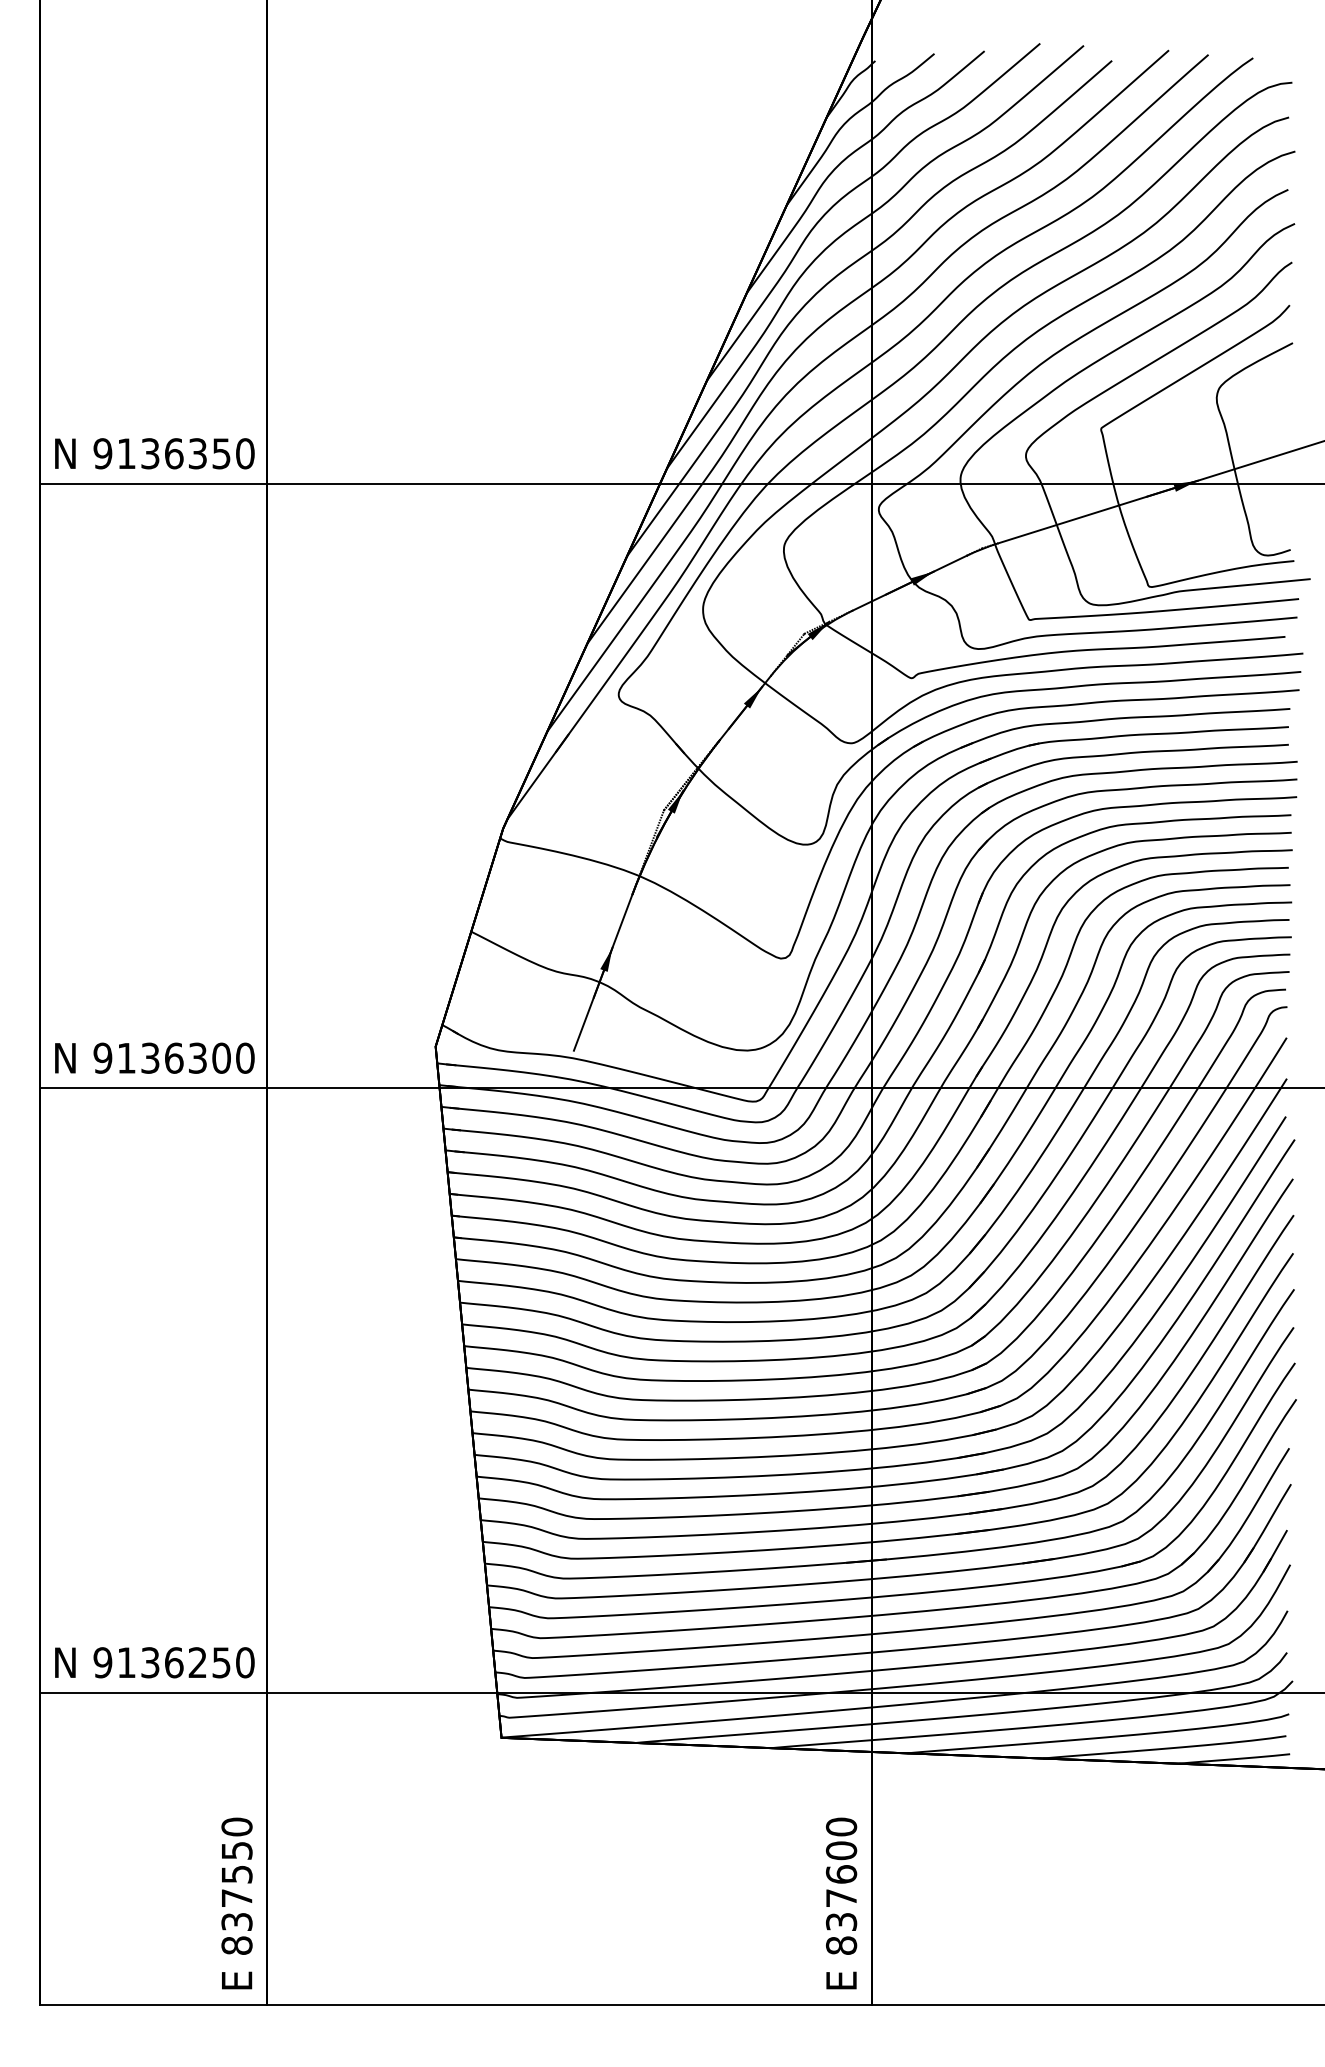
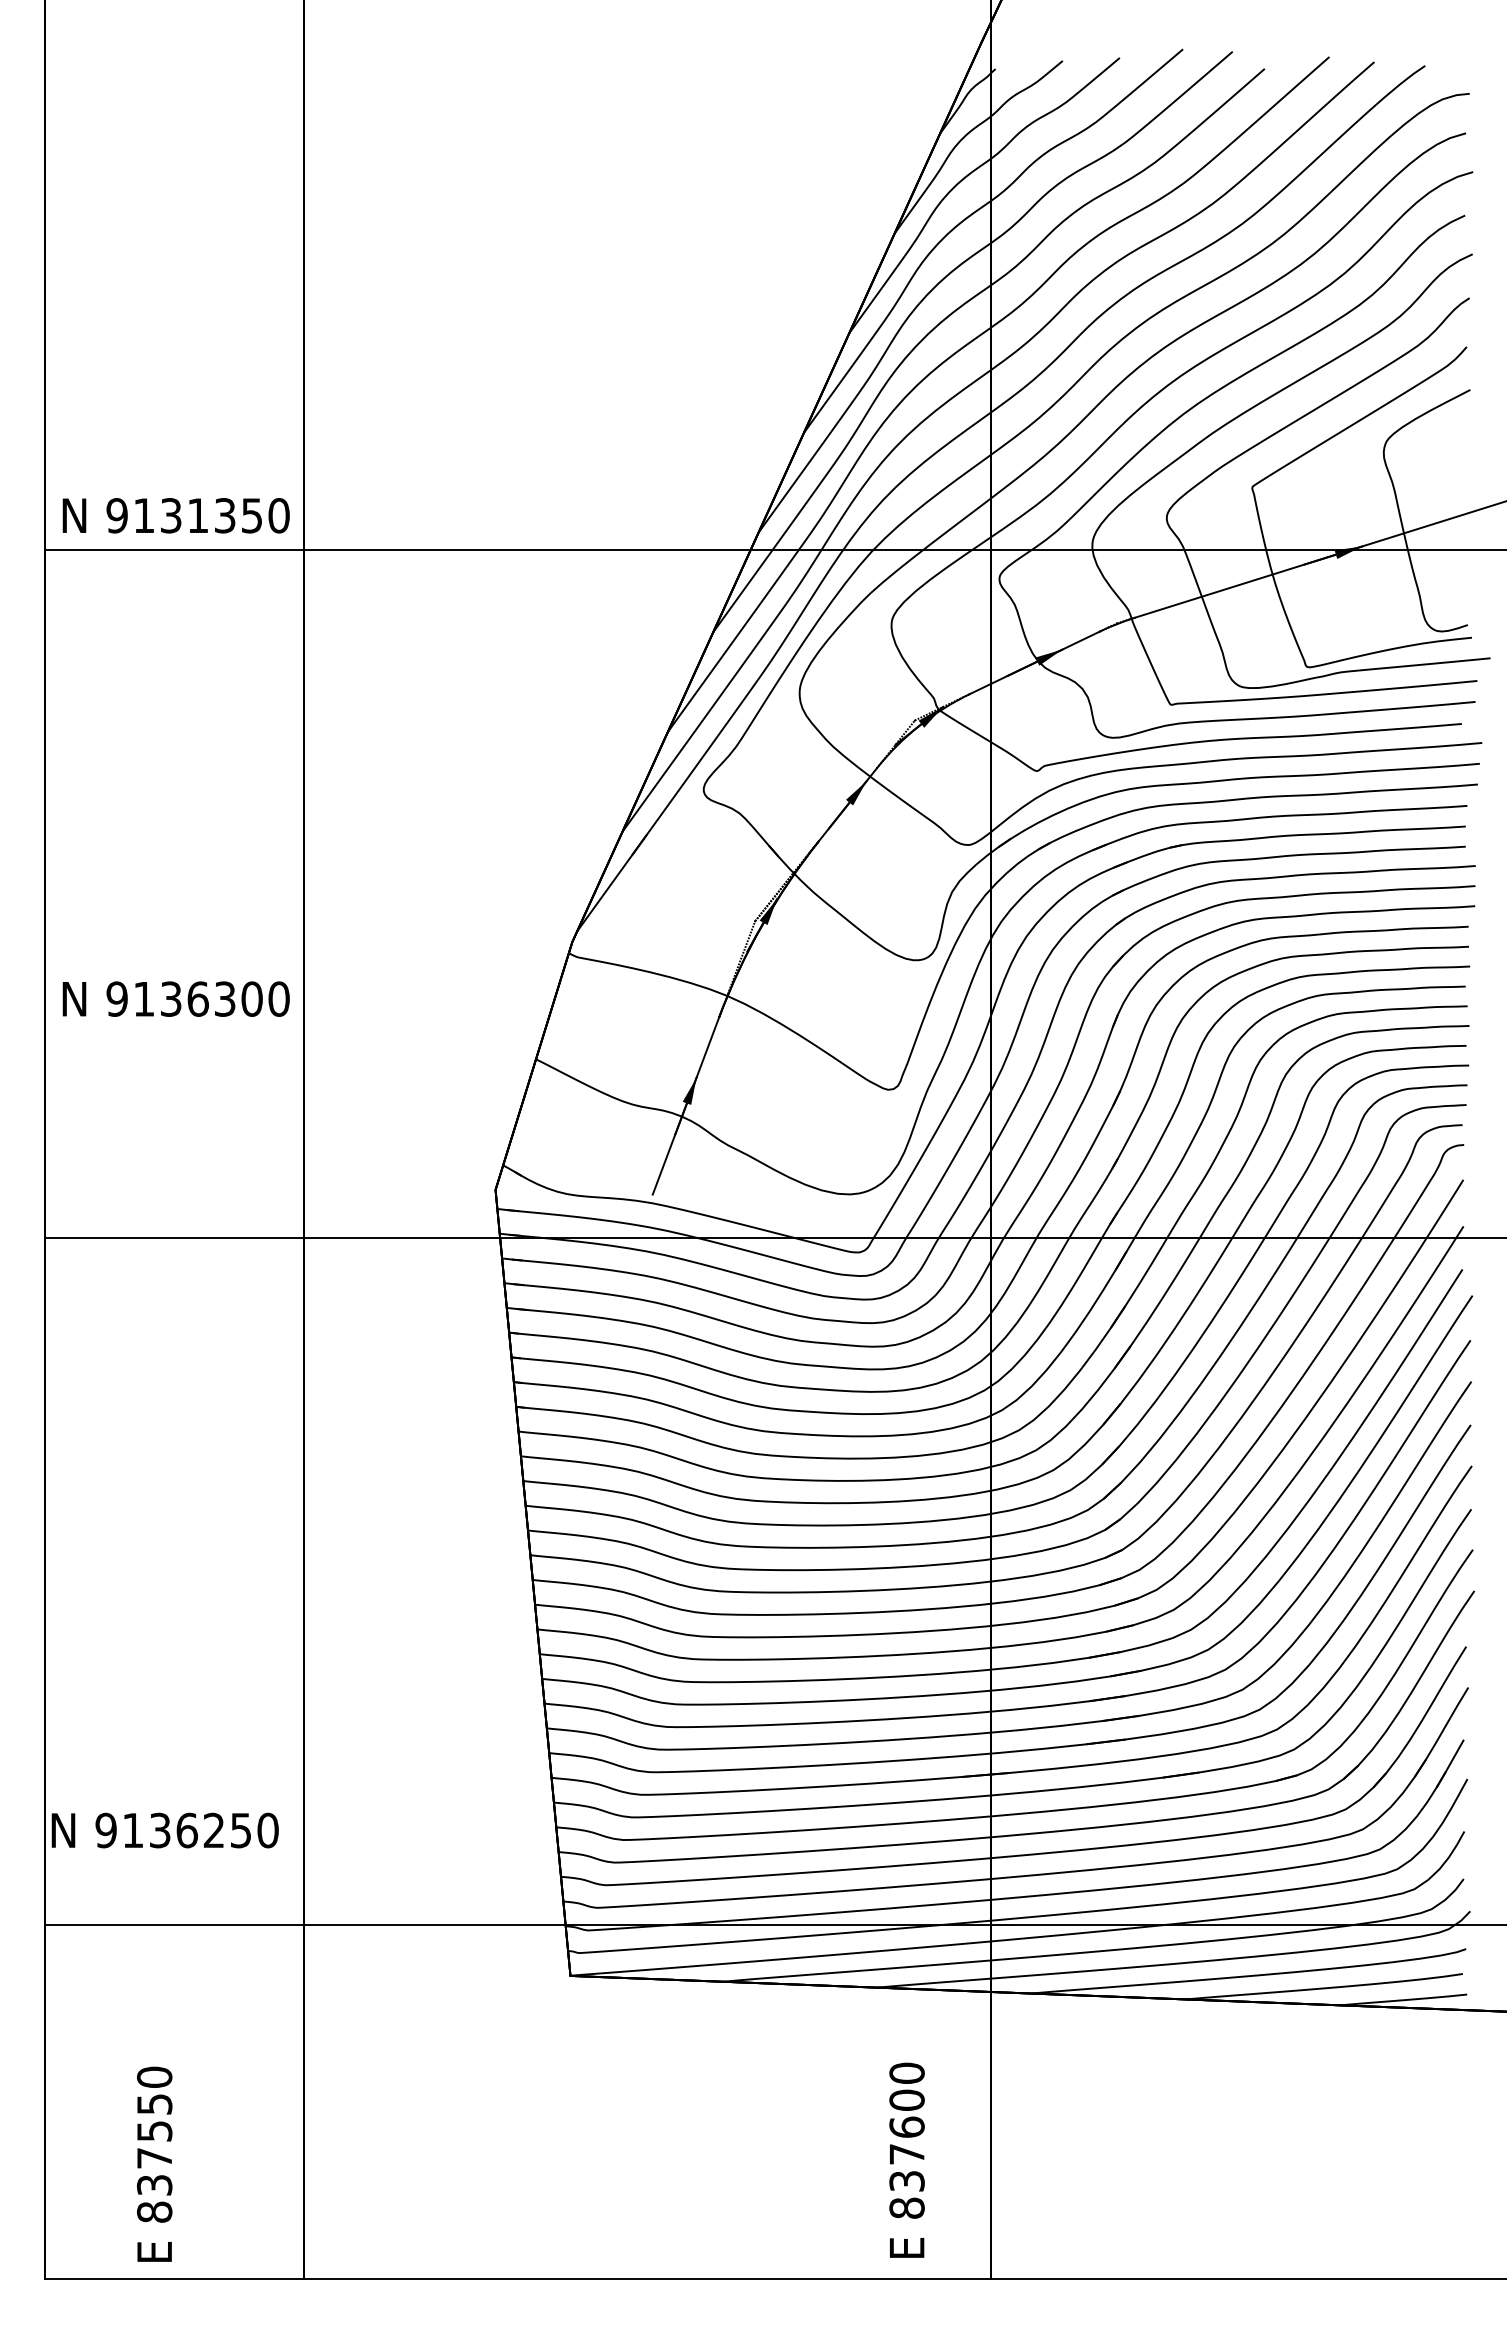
text: (173, 453) -> (197, 515), 9136350 -> 9131350
text: (154, 1057) -> (175, 998), moved
text: (154, 1662) -> (164, 1830), moved
text: (236, 1902) -> (154, 2163), moved
text: (841, 1902) -> (906, 2159), moved

